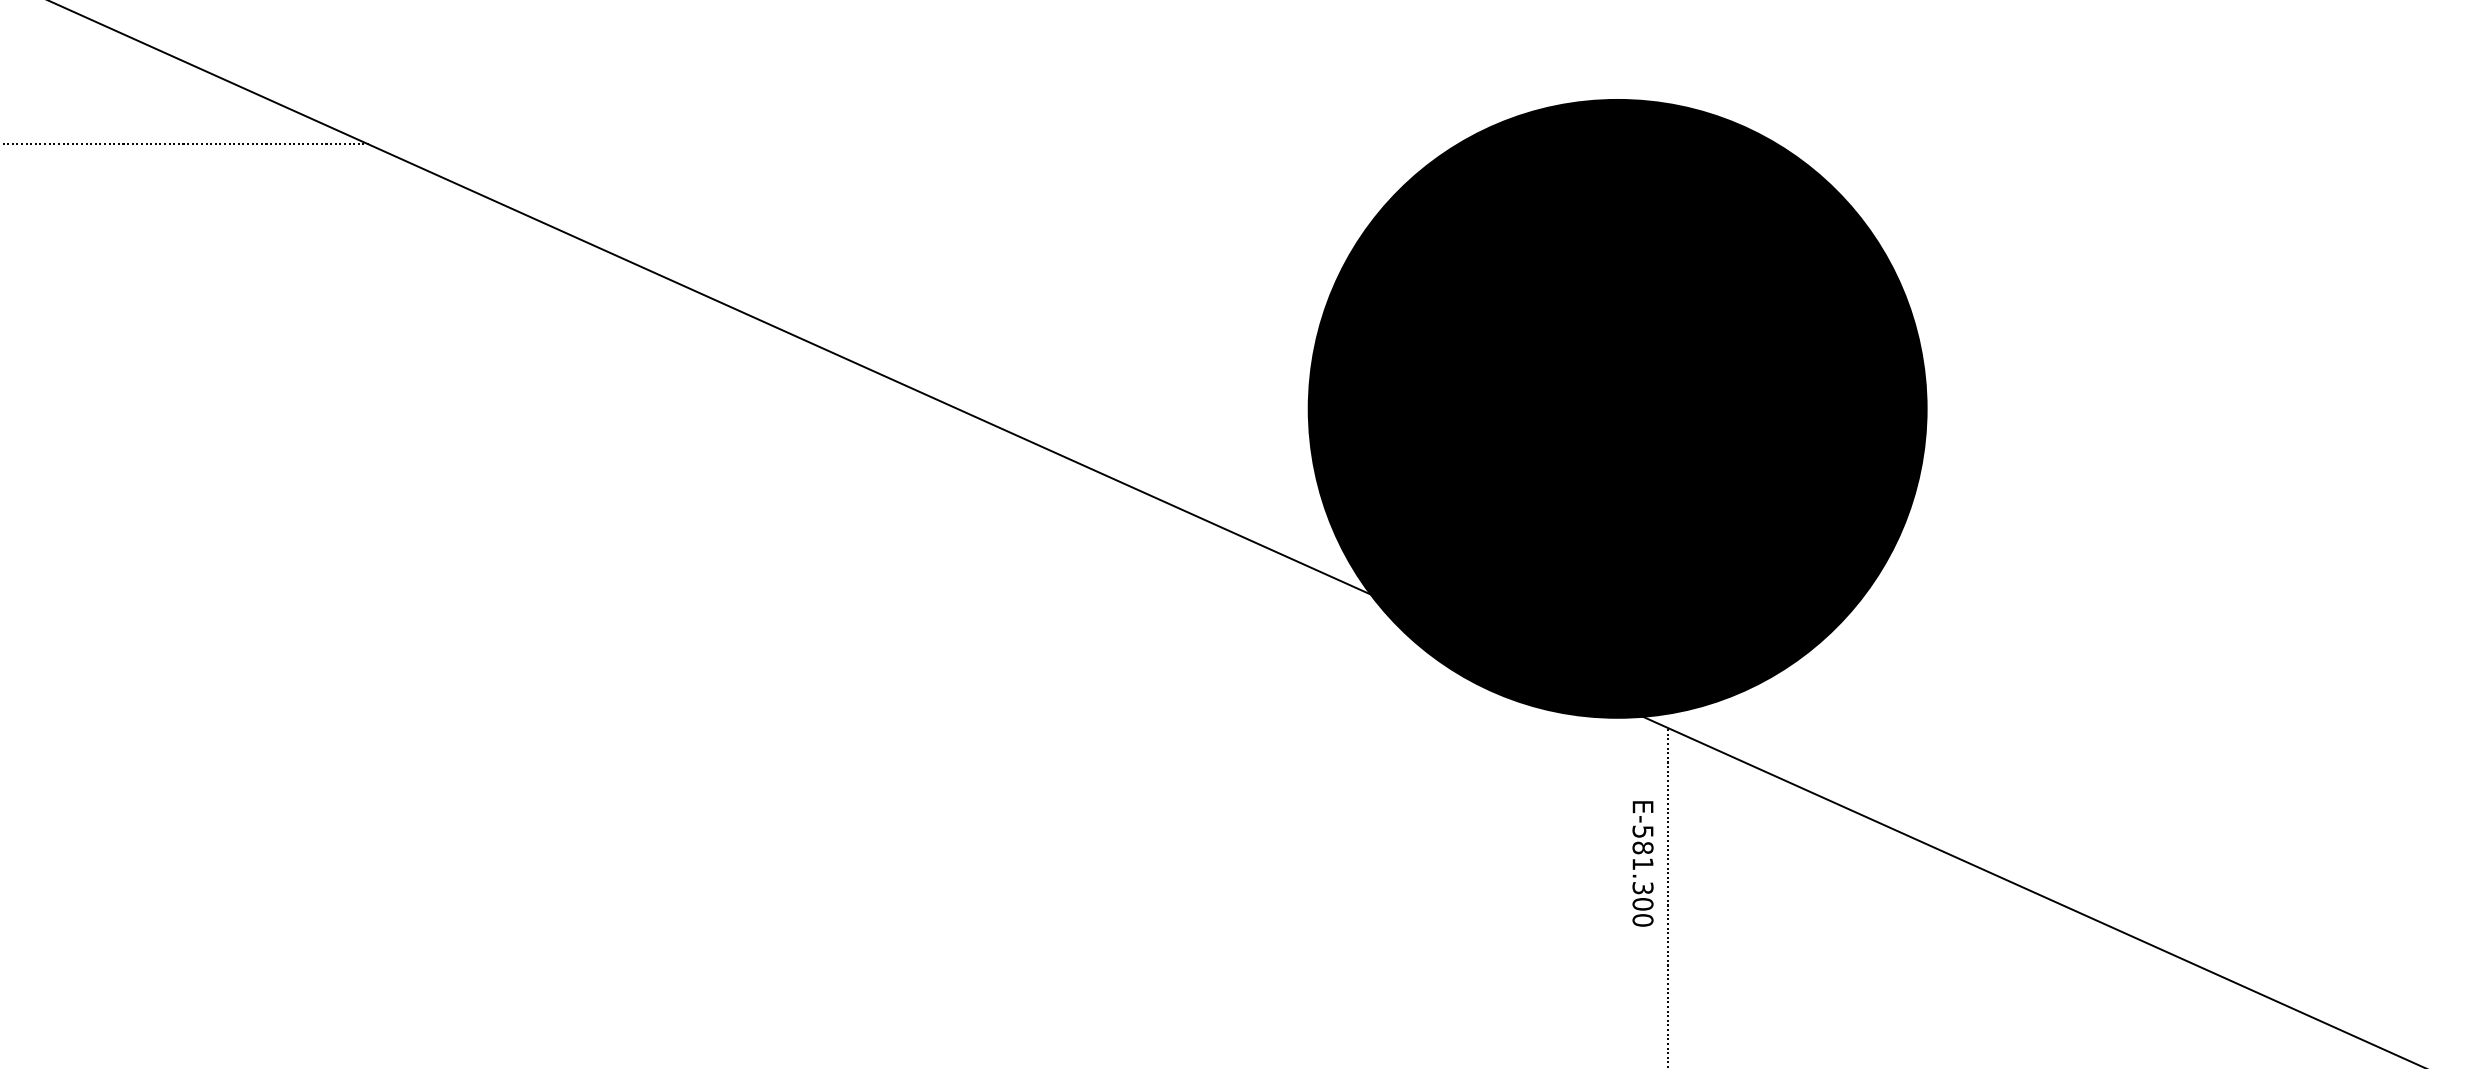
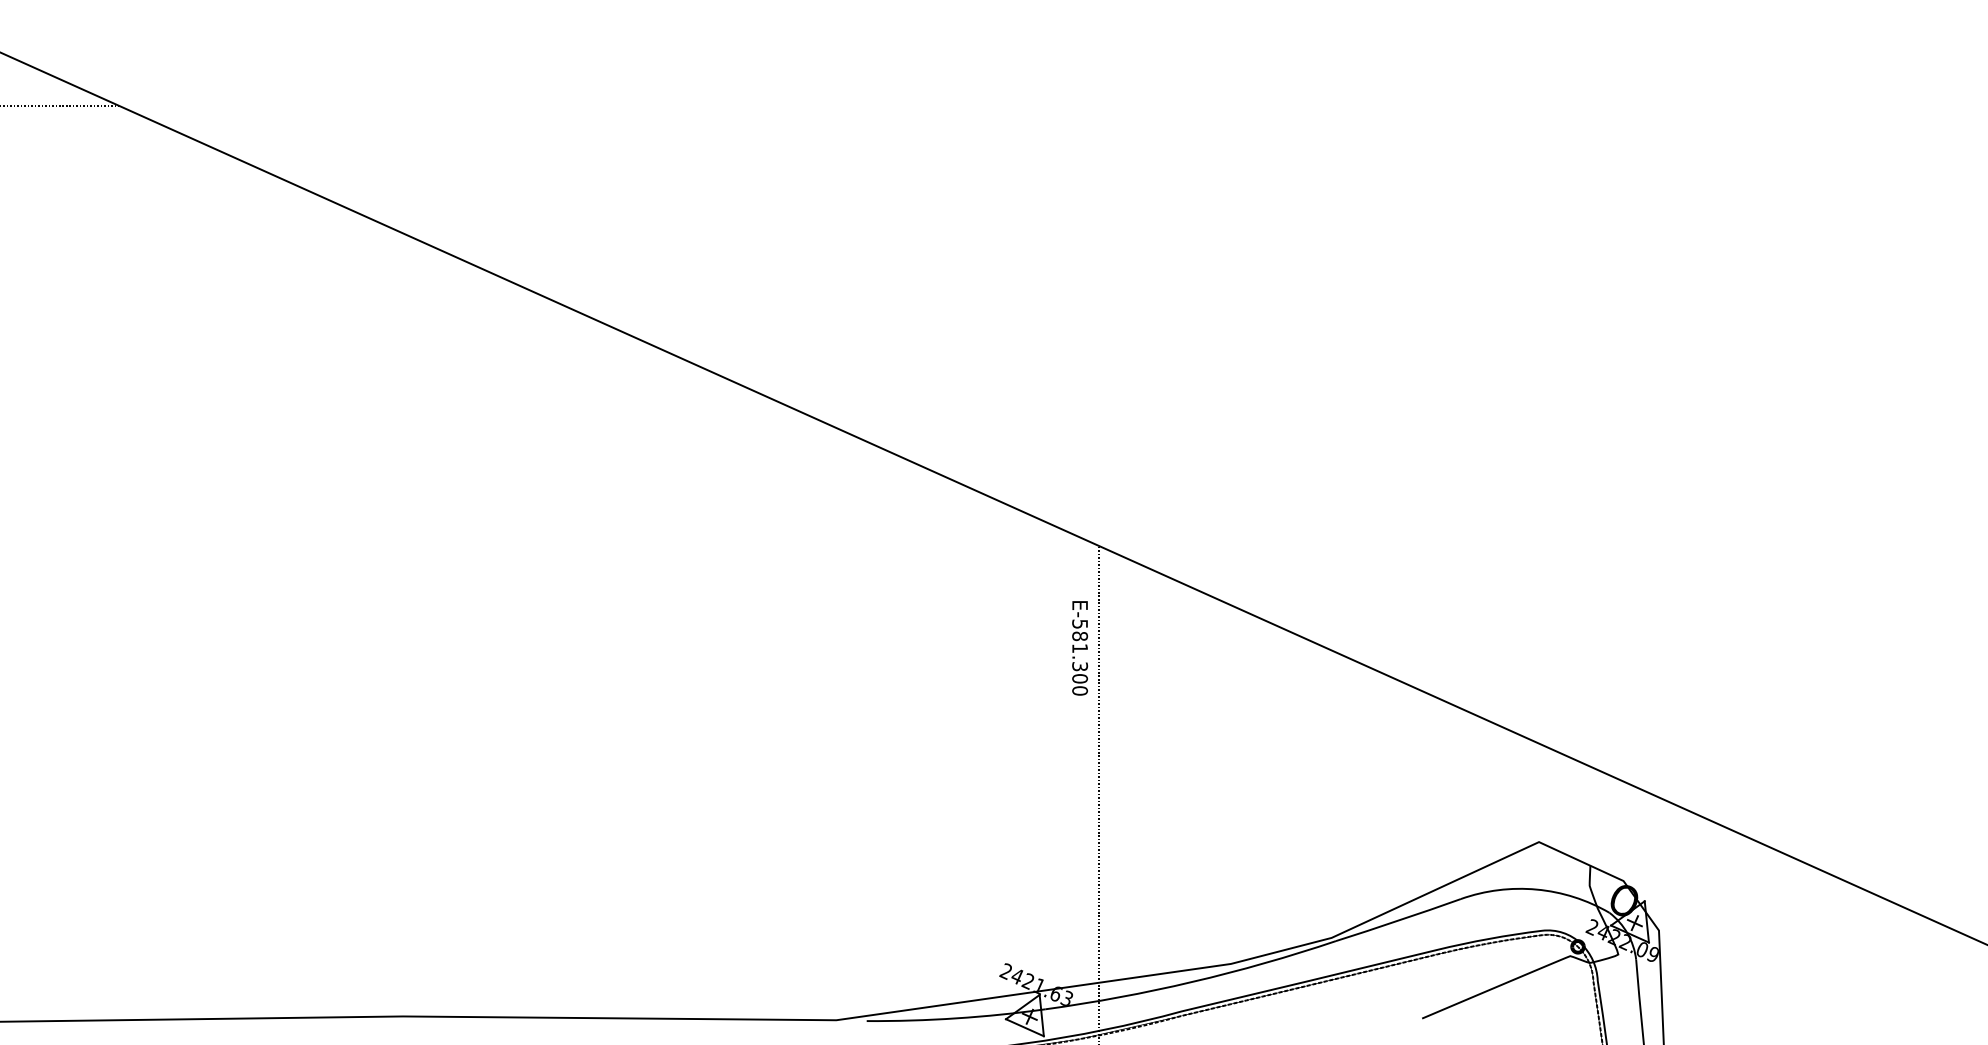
fill: (1617, 407) -> (1060, 304), removed

